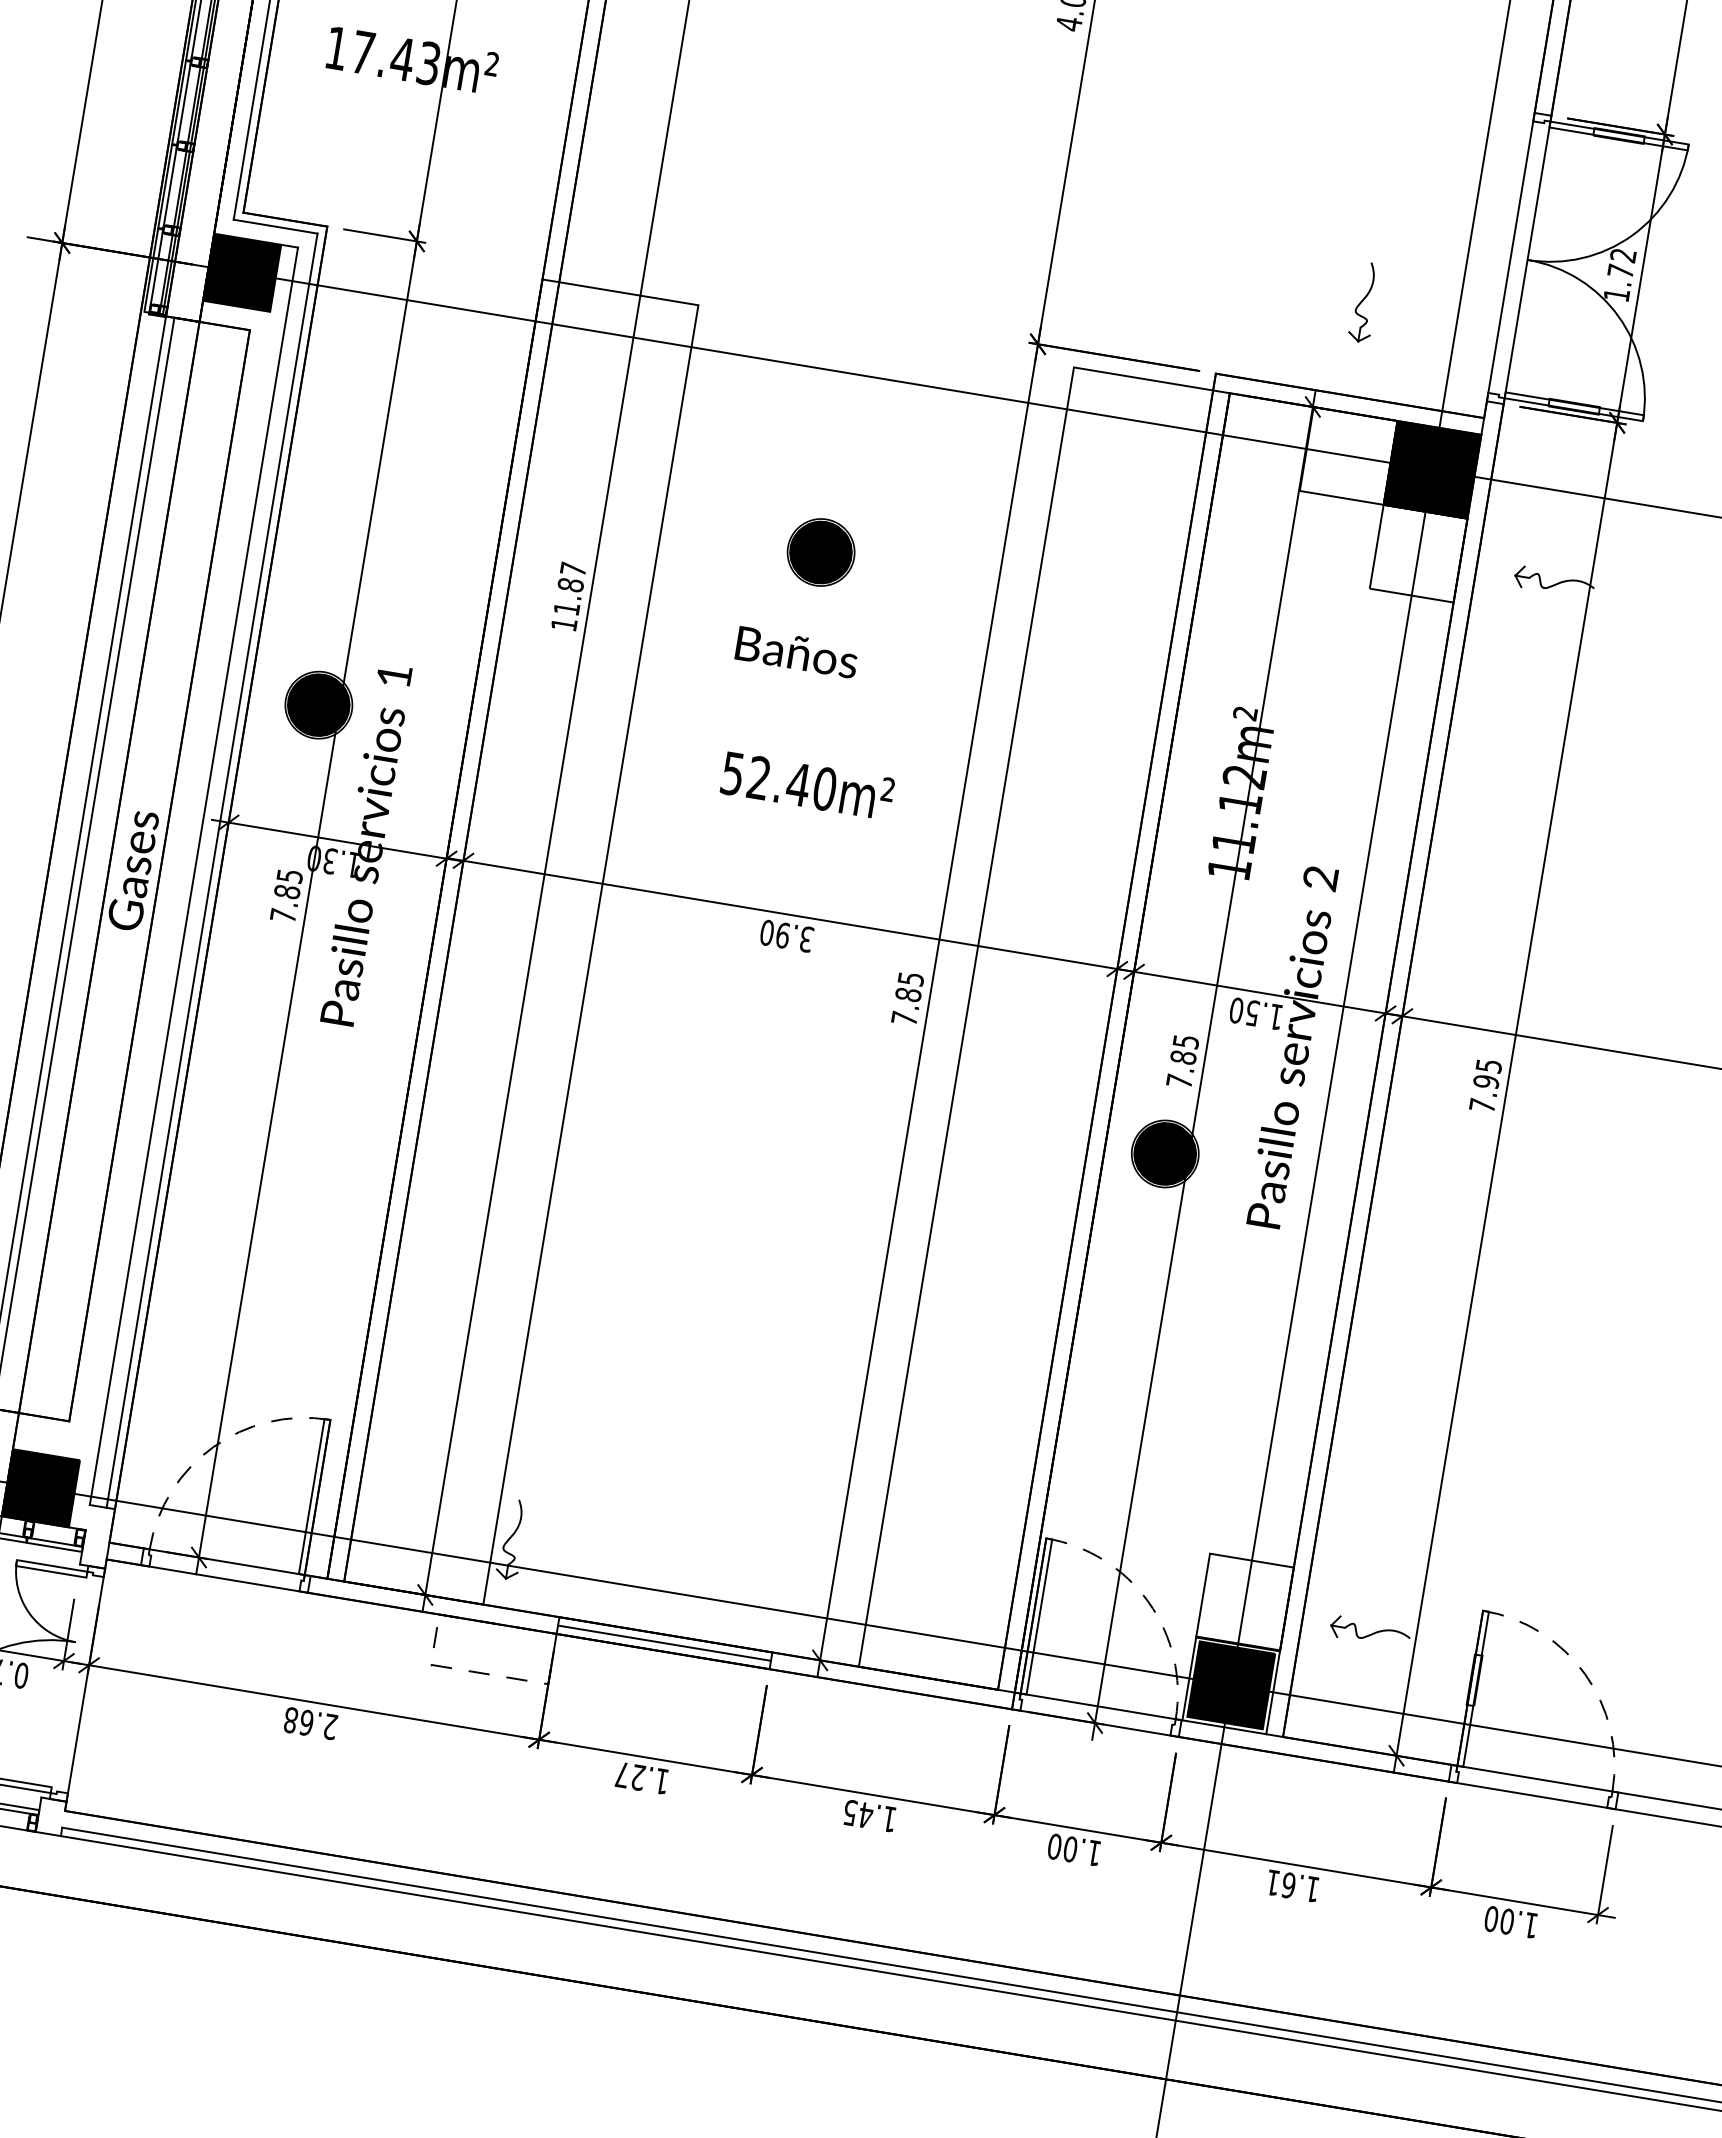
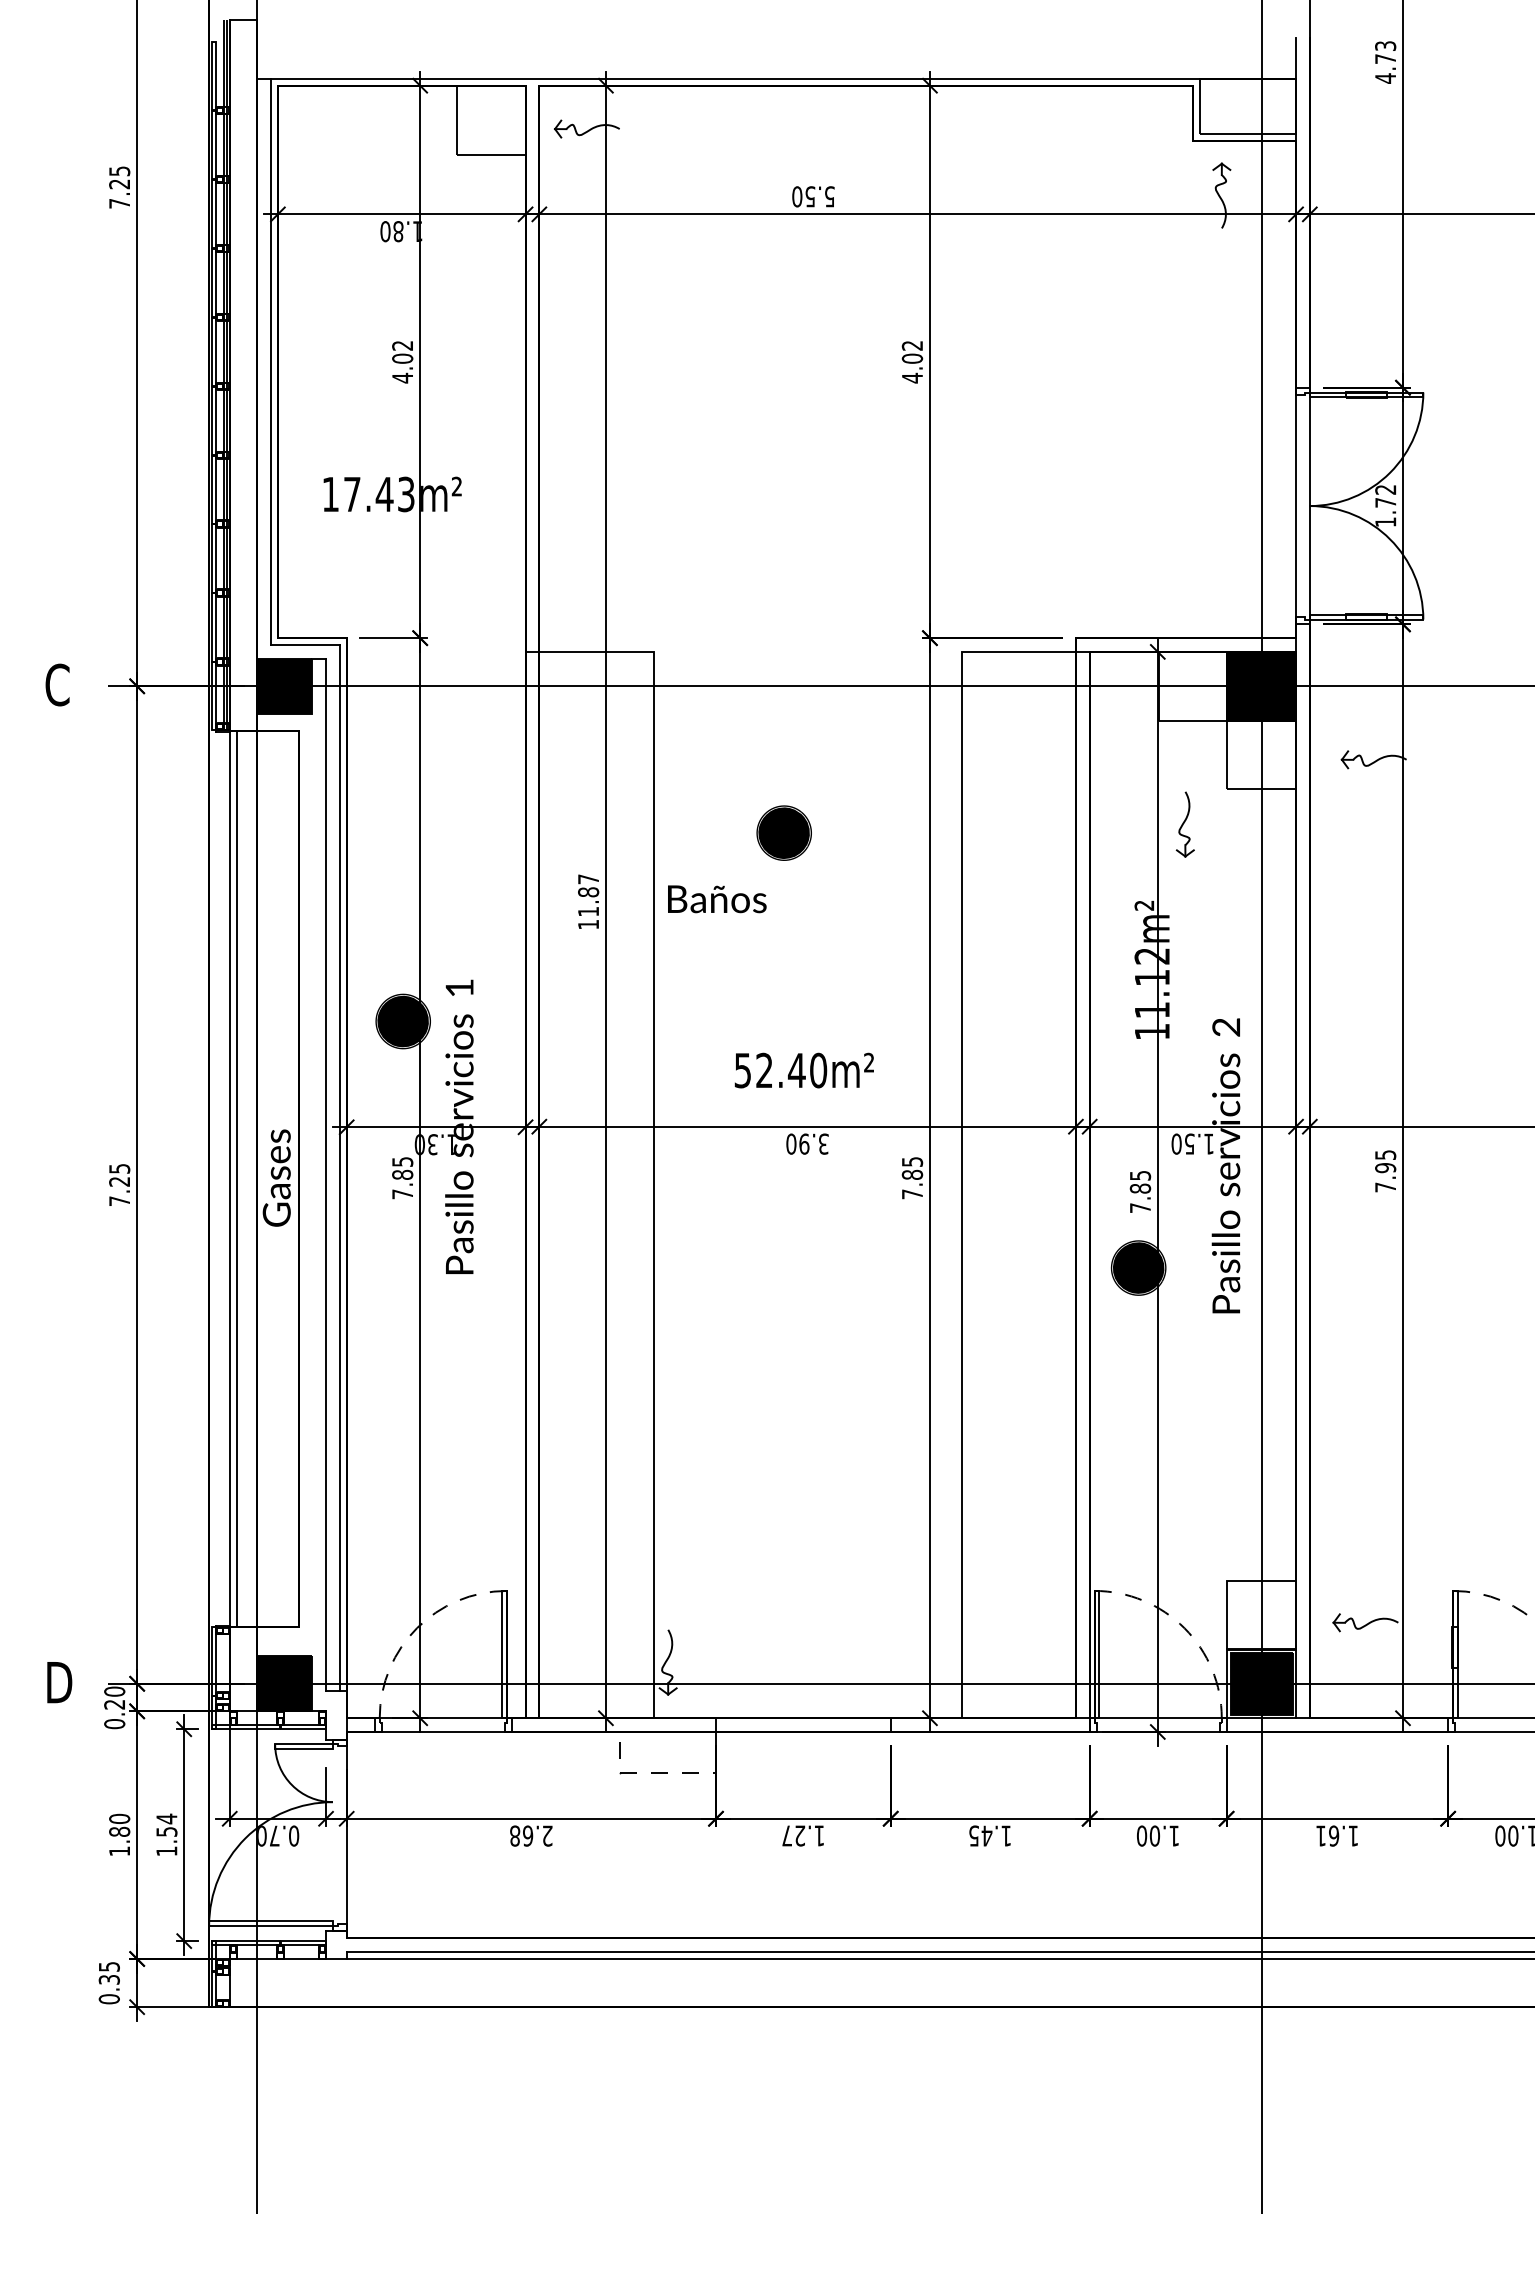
part: (1363, 302) -> (1184, 824), moved
text: (797, 652) -> (717, 899), moved
text: (806, 785) -> (803, 1070), moved
line: (664, 1643) -> (803, 1725), removed

